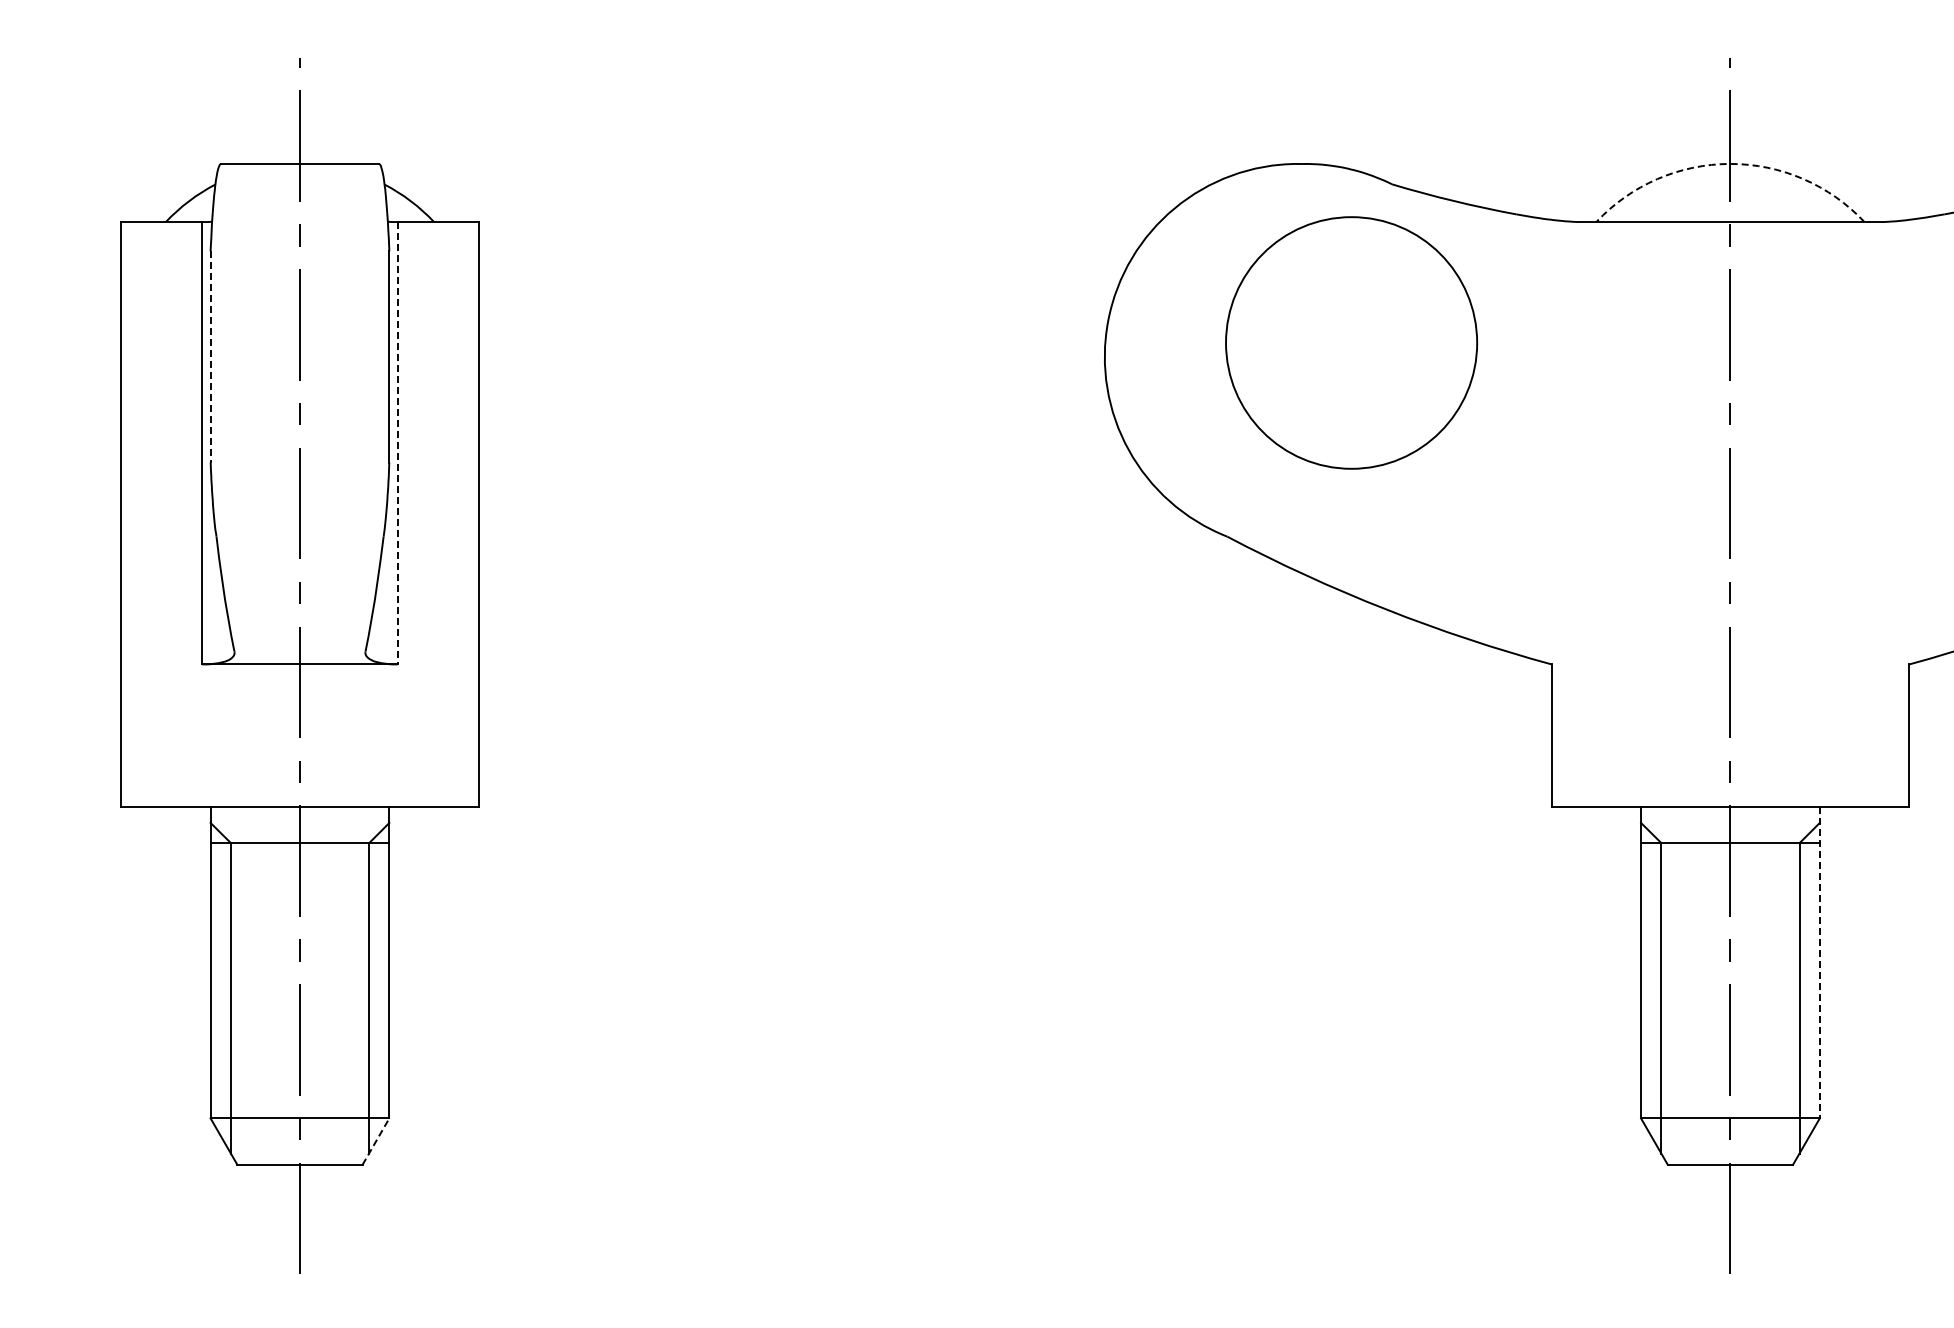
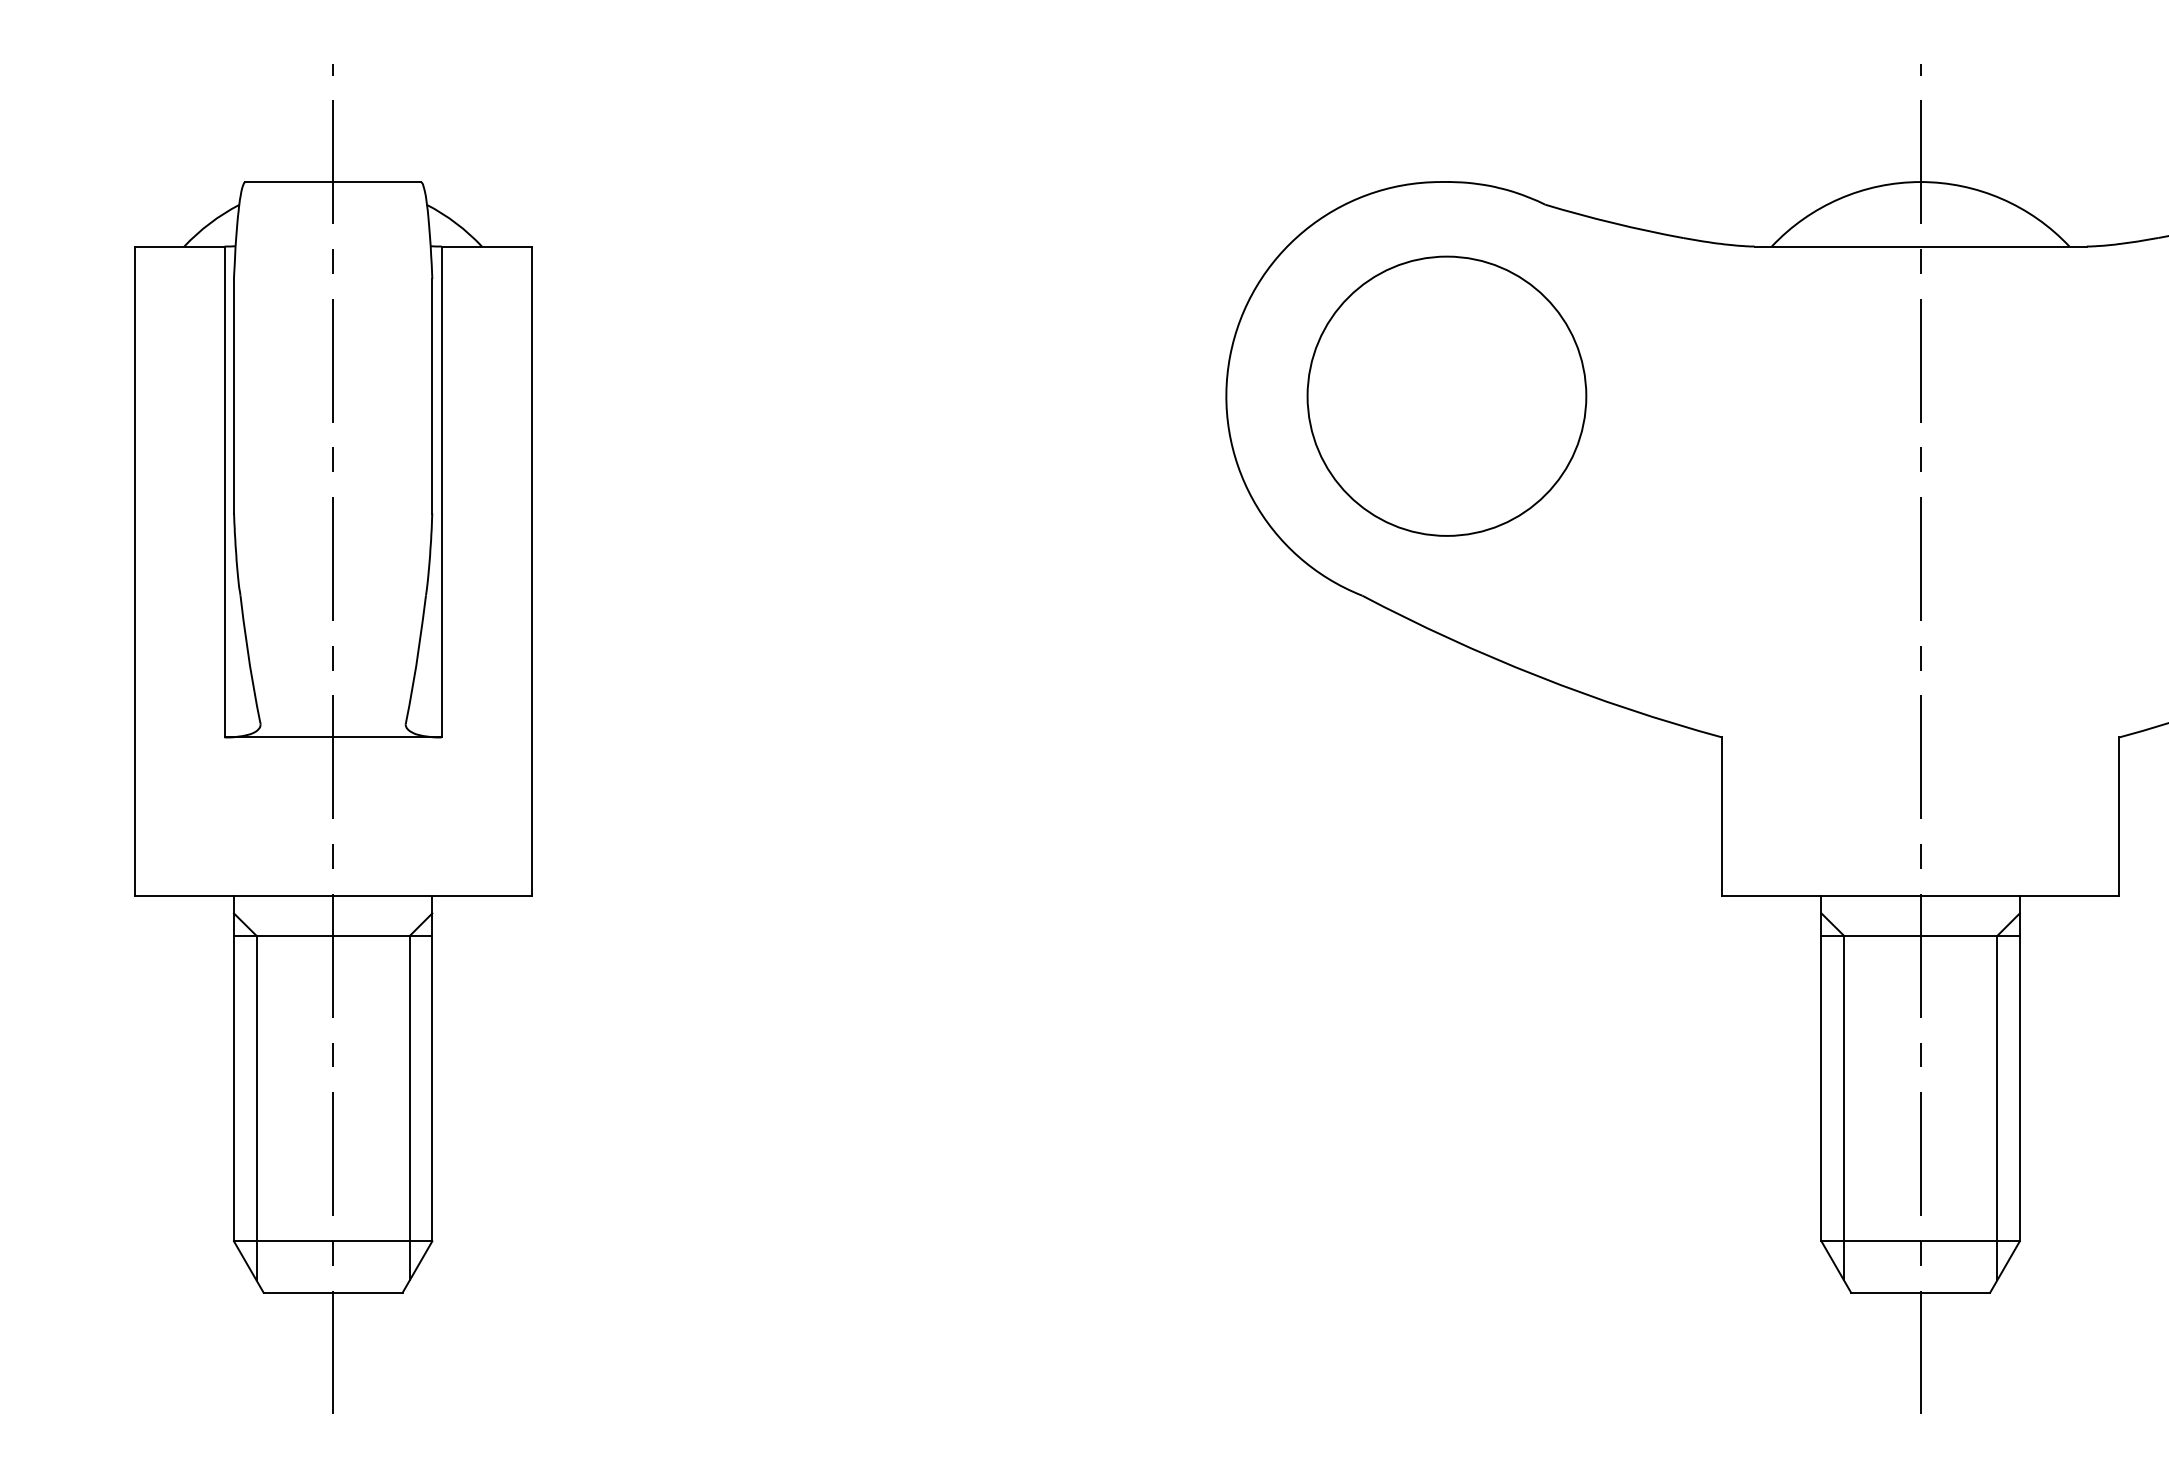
arc: (1730, 163) -> (1920, 181), dashed -> solid
part: (1351, 342) -> (1446, 395), moved
line: (210, 356) -> (233, 395), dashed -> solid
line: (397, 443) -> (441, 492), dashed -> solid
line: (1819, 962) -> (2019, 1068), dashed -> solid
line: (375, 1141) -> (416, 1266), dashed -> solid

